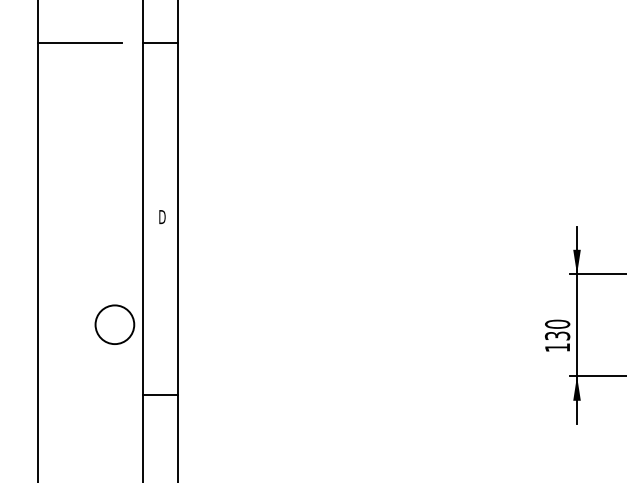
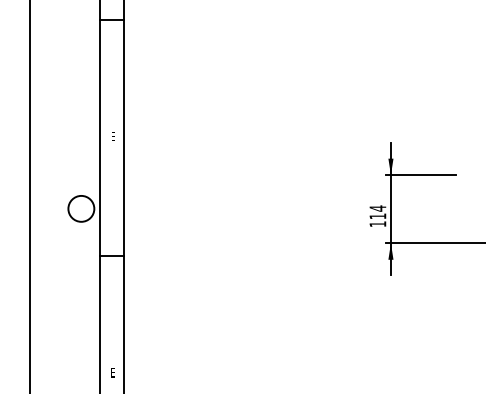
line: (79, 43) -> (57, 20), removed
text: (162, 216) -> (113, 136), D -> E
text: (556, 330) -> (377, 212), 130 -> 114

